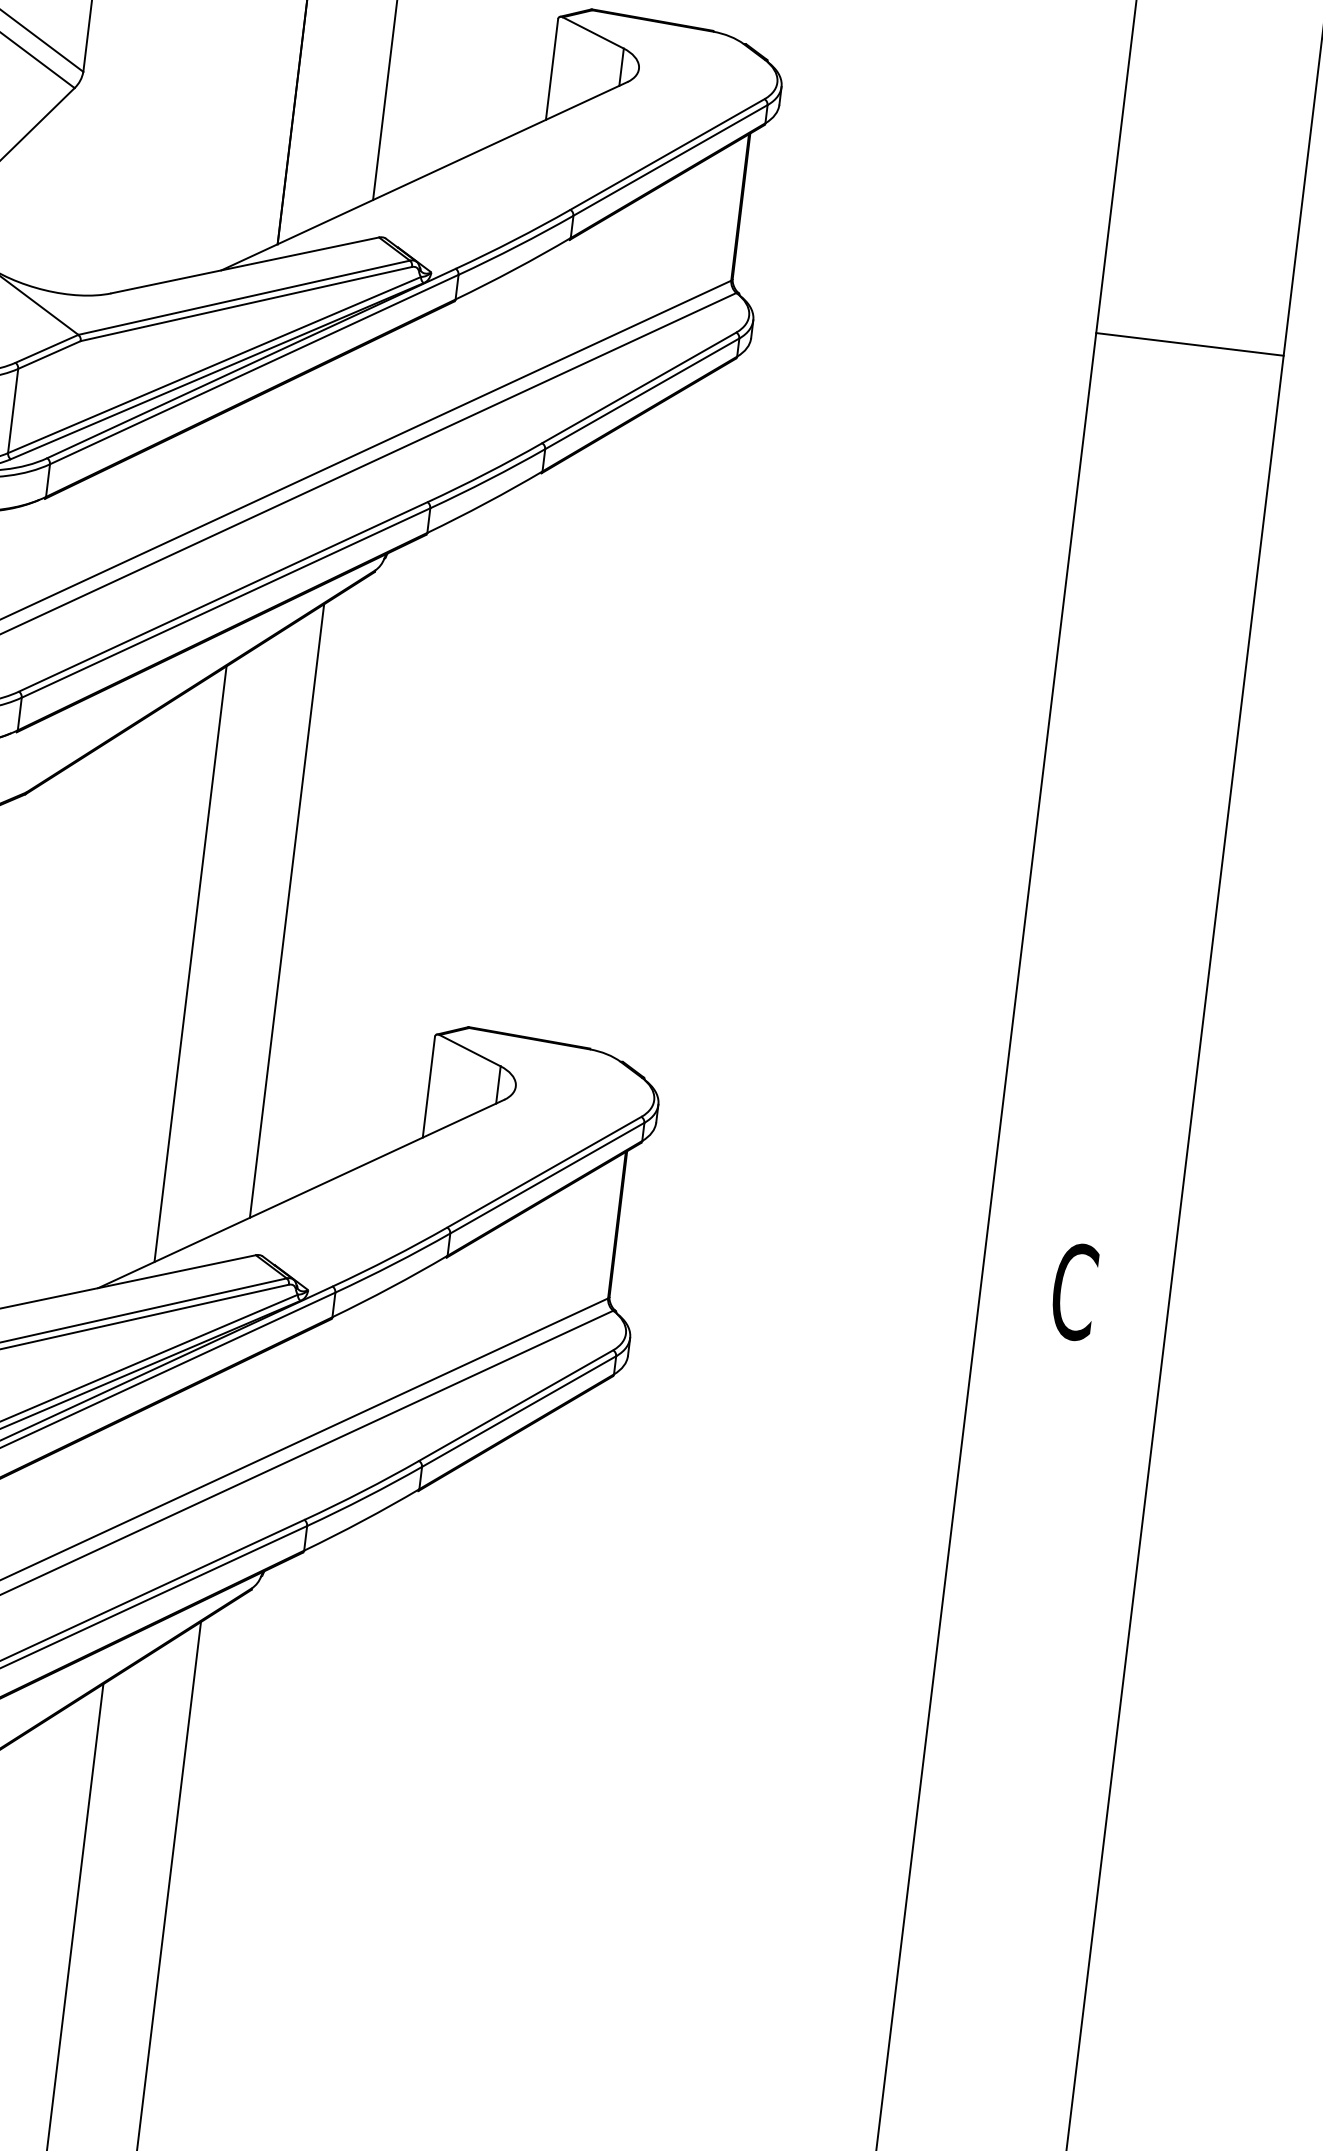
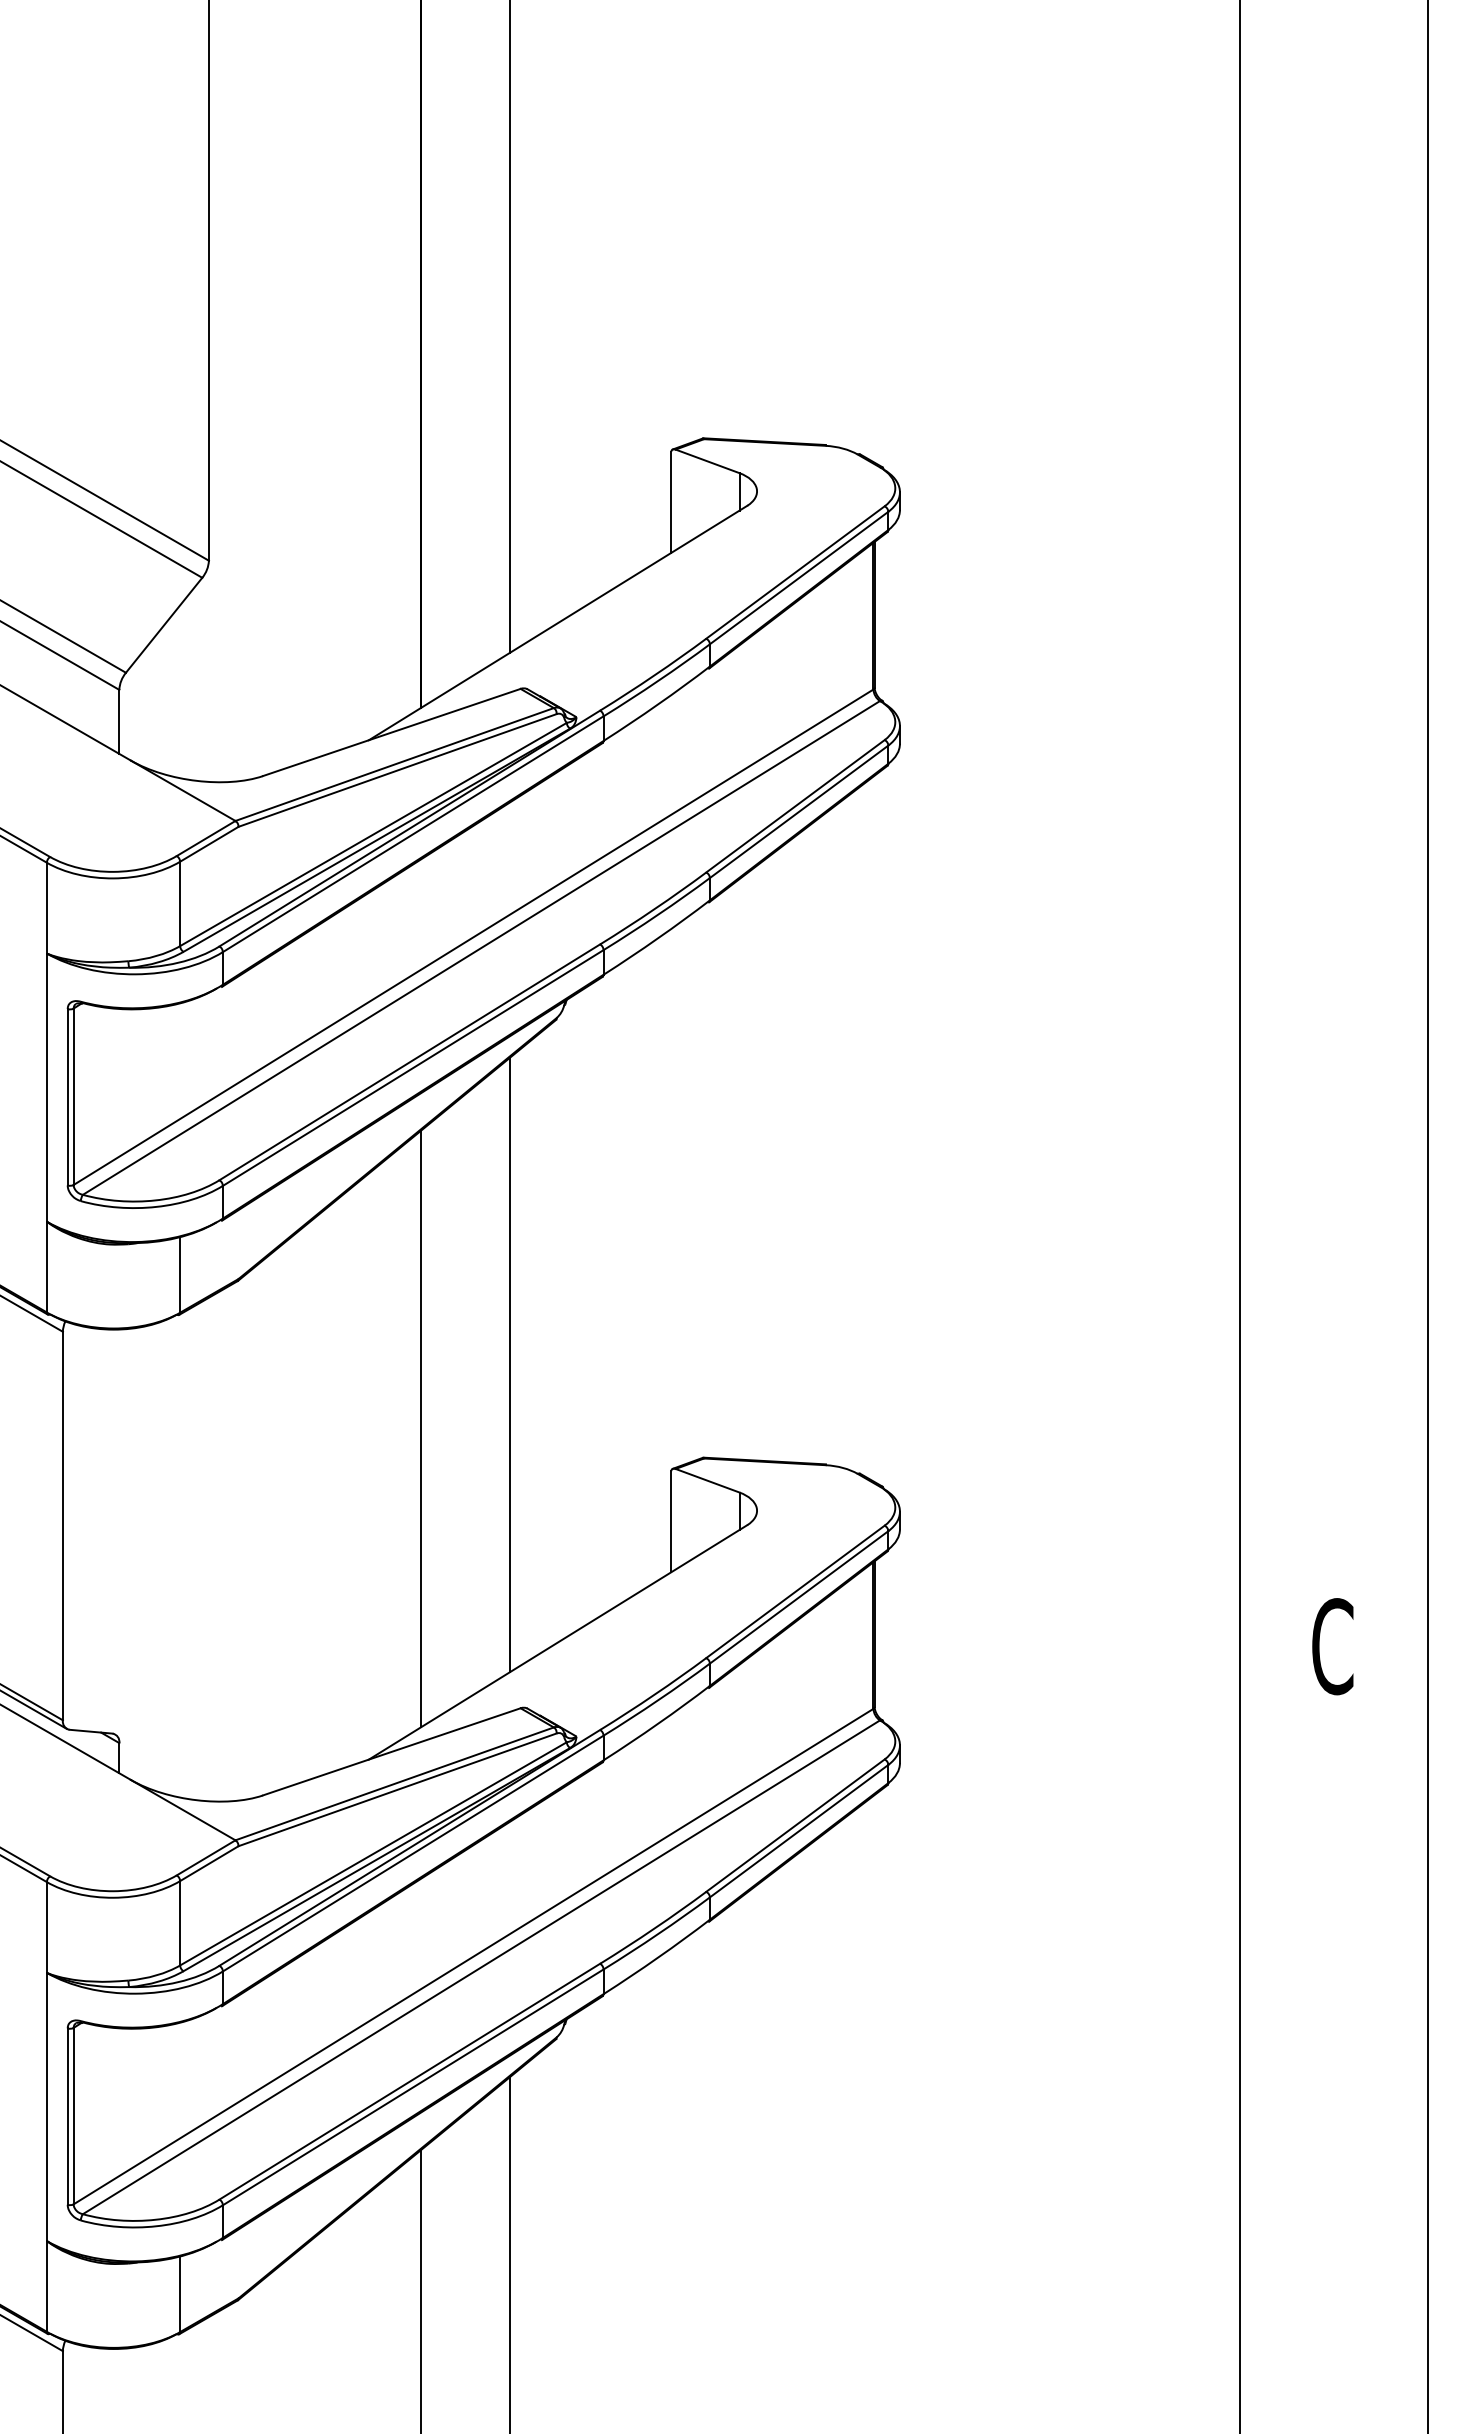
line: (1189, 344) -> (1333, 697), removed

